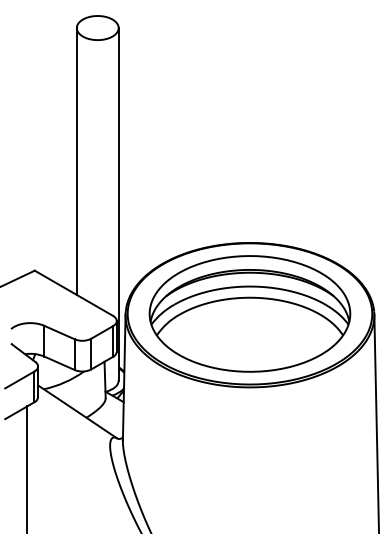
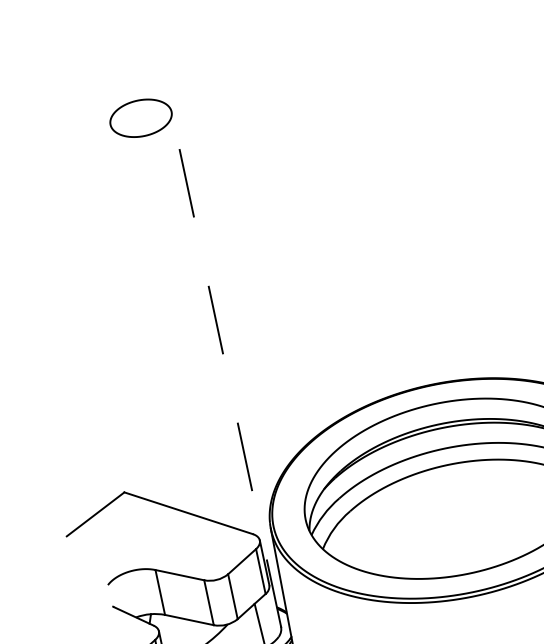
line: (76, 161) -> (151, 319), removed
line: (118, 204) -> (226, 369), solid -> dashed

